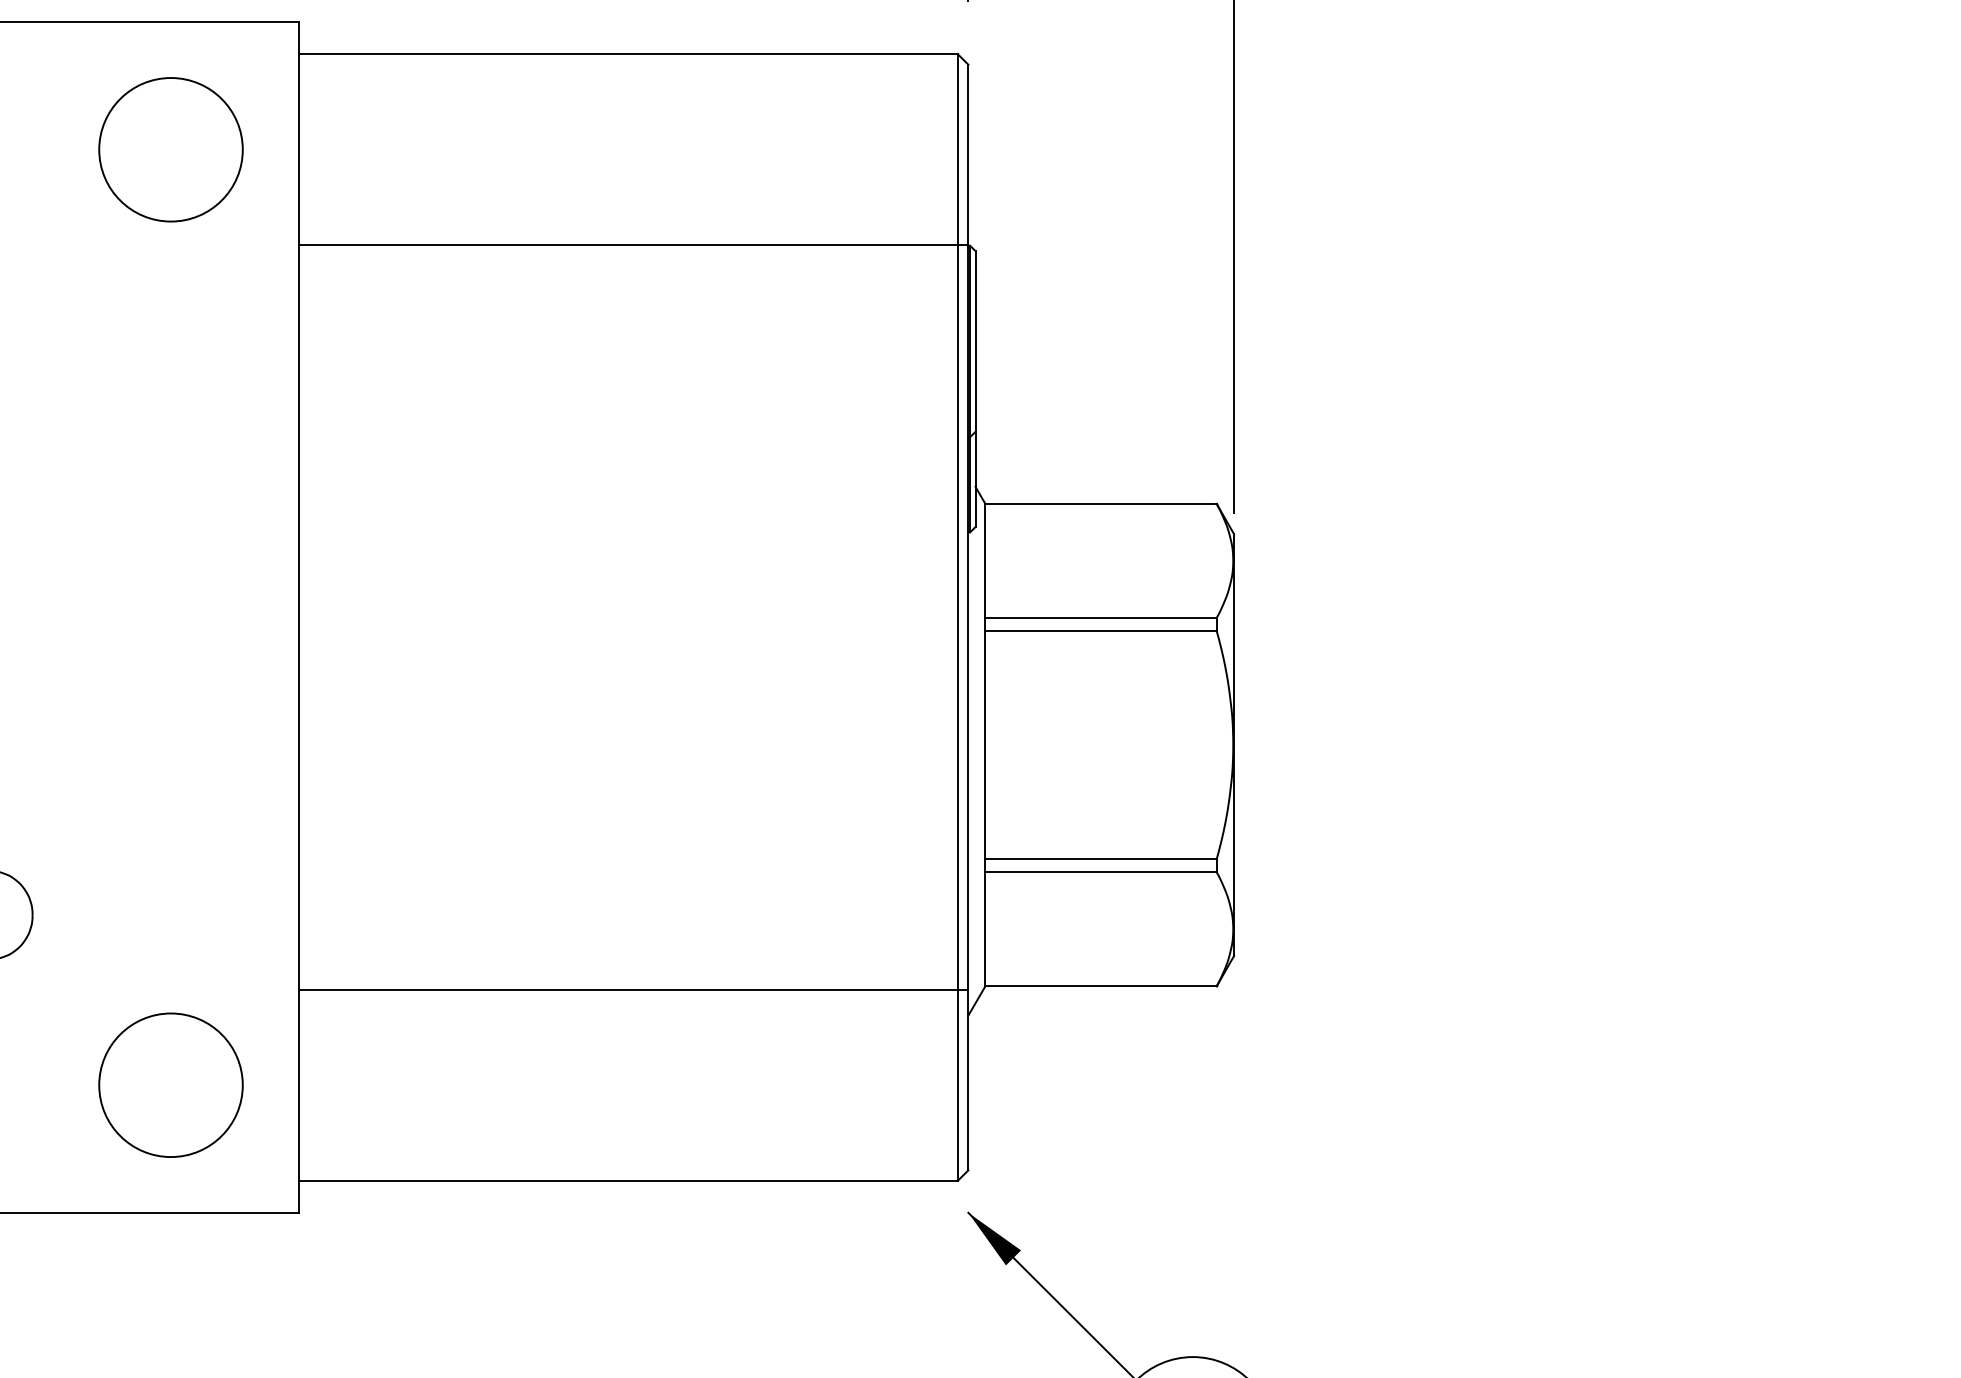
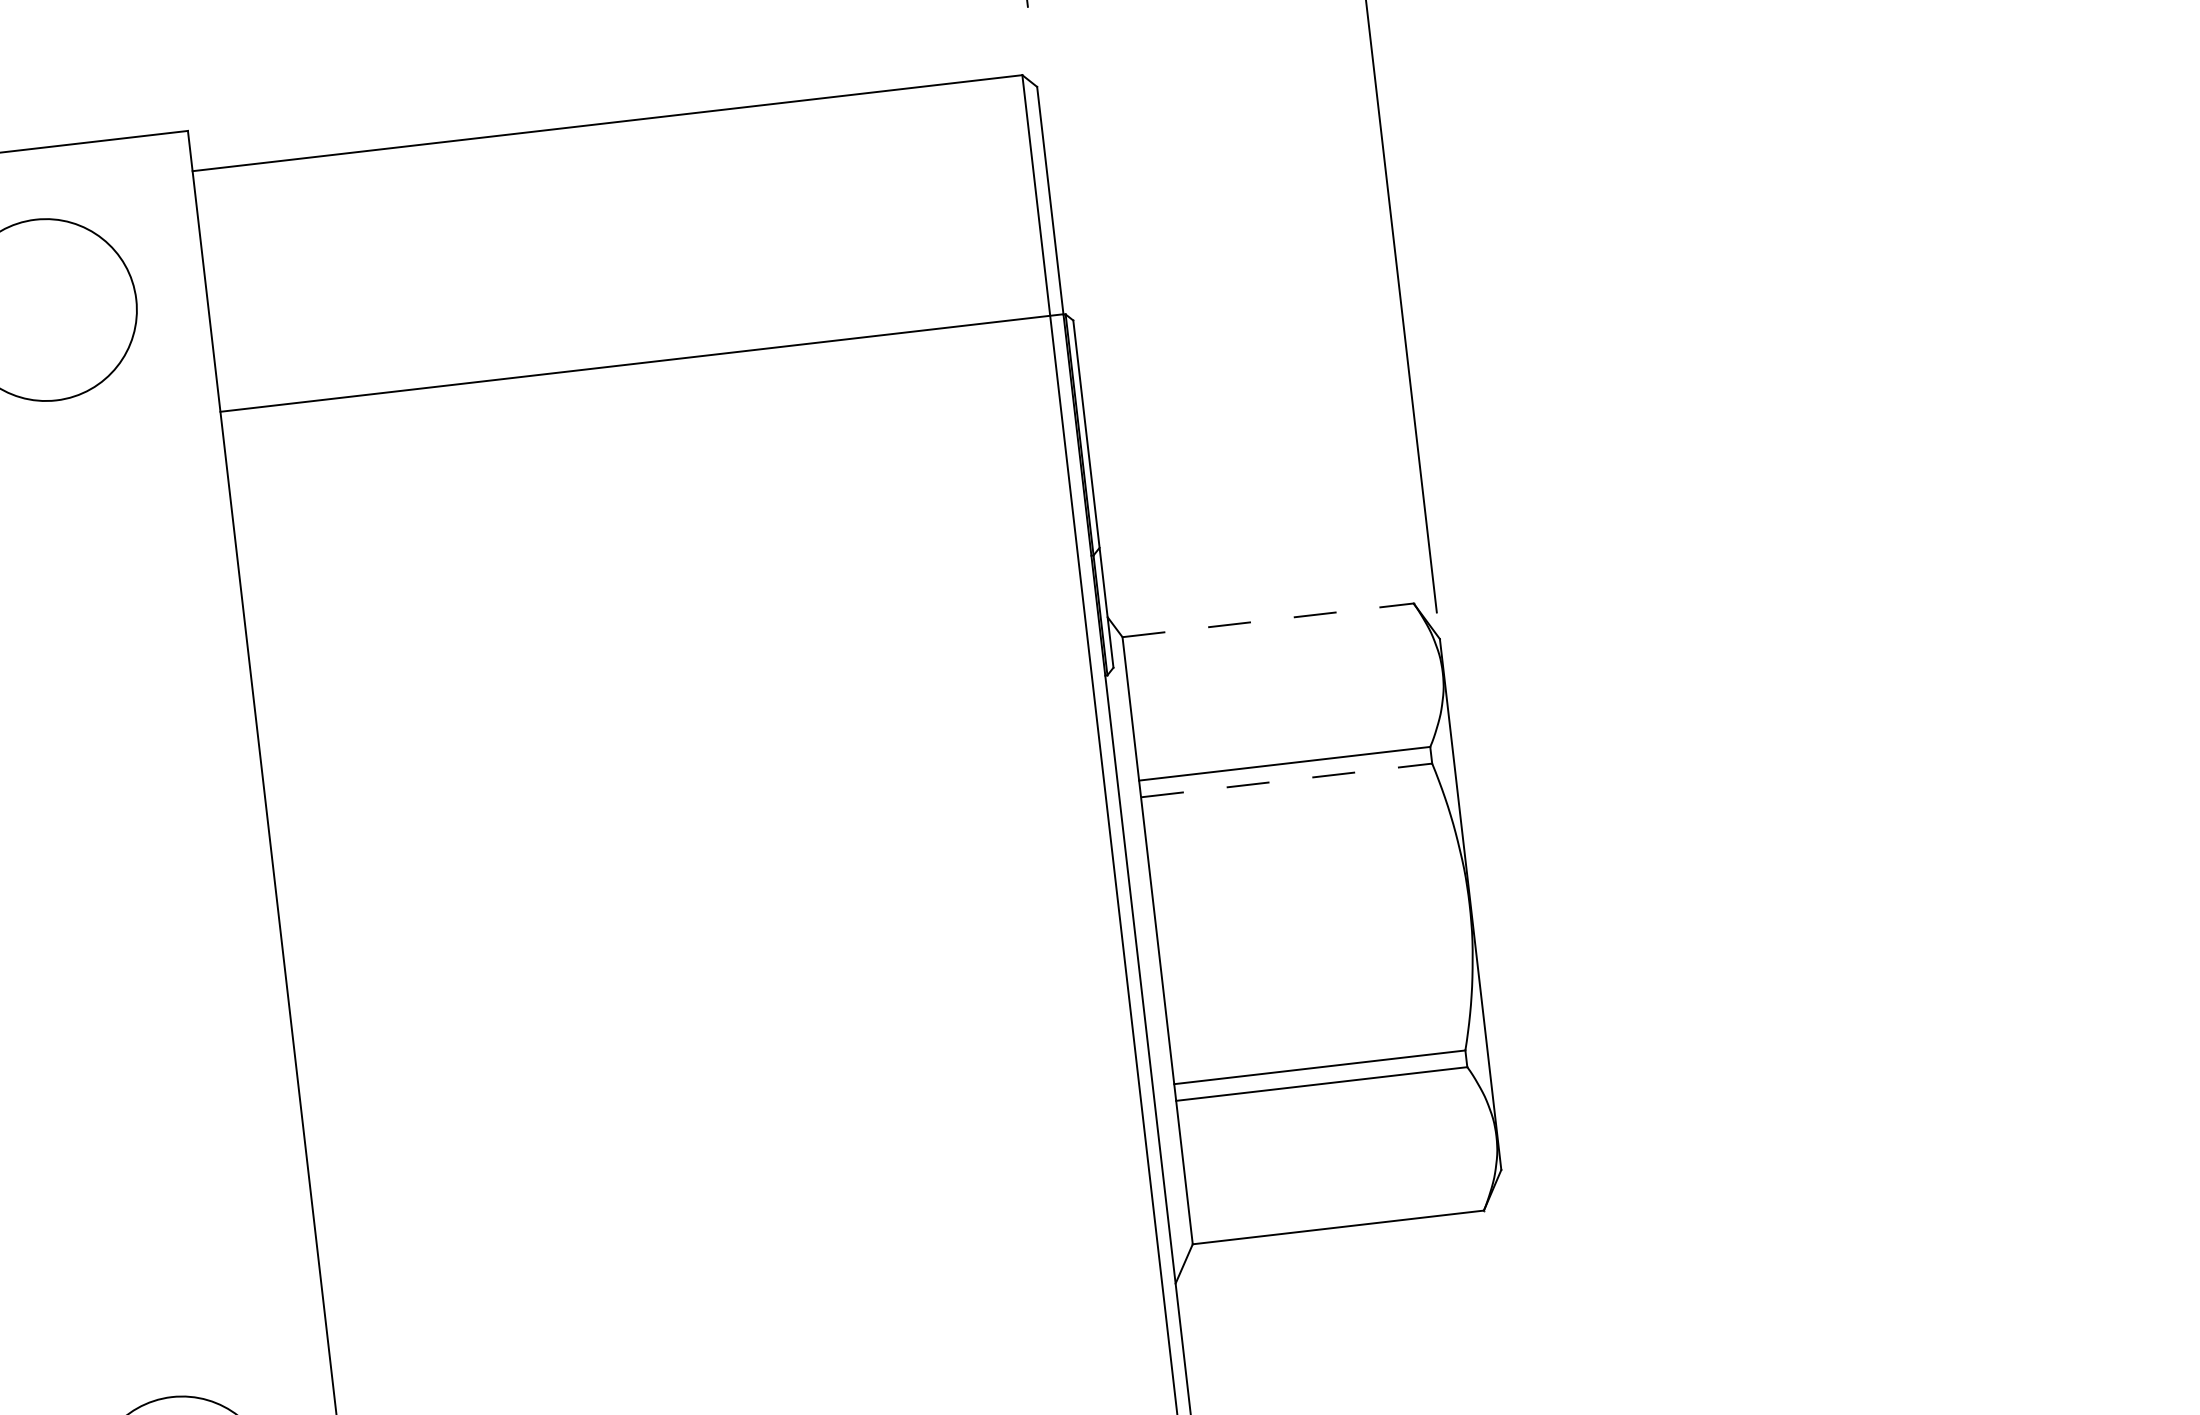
line: (1101, 503) -> (1268, 619), solid -> dashed
line: (1101, 631) -> (1287, 780), solid -> dashed
line: (633, 989) -> (750, 1299), removed

